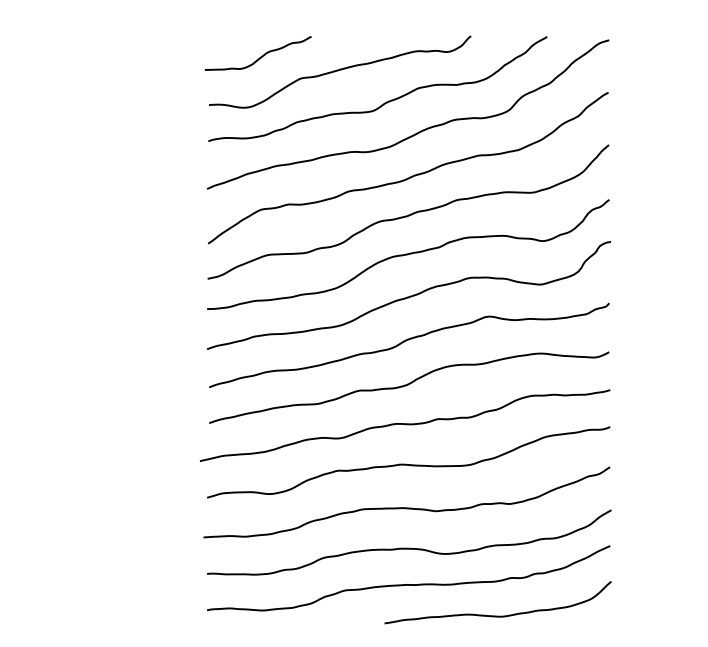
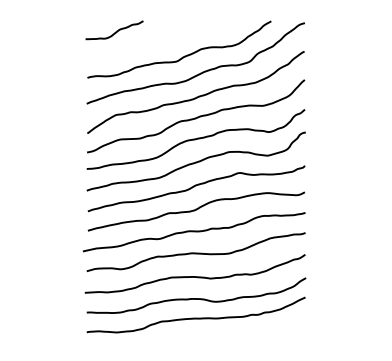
curve: (339, 72) -> (158, 40), removed
curve: (497, 614) -> (244, 334), removed

